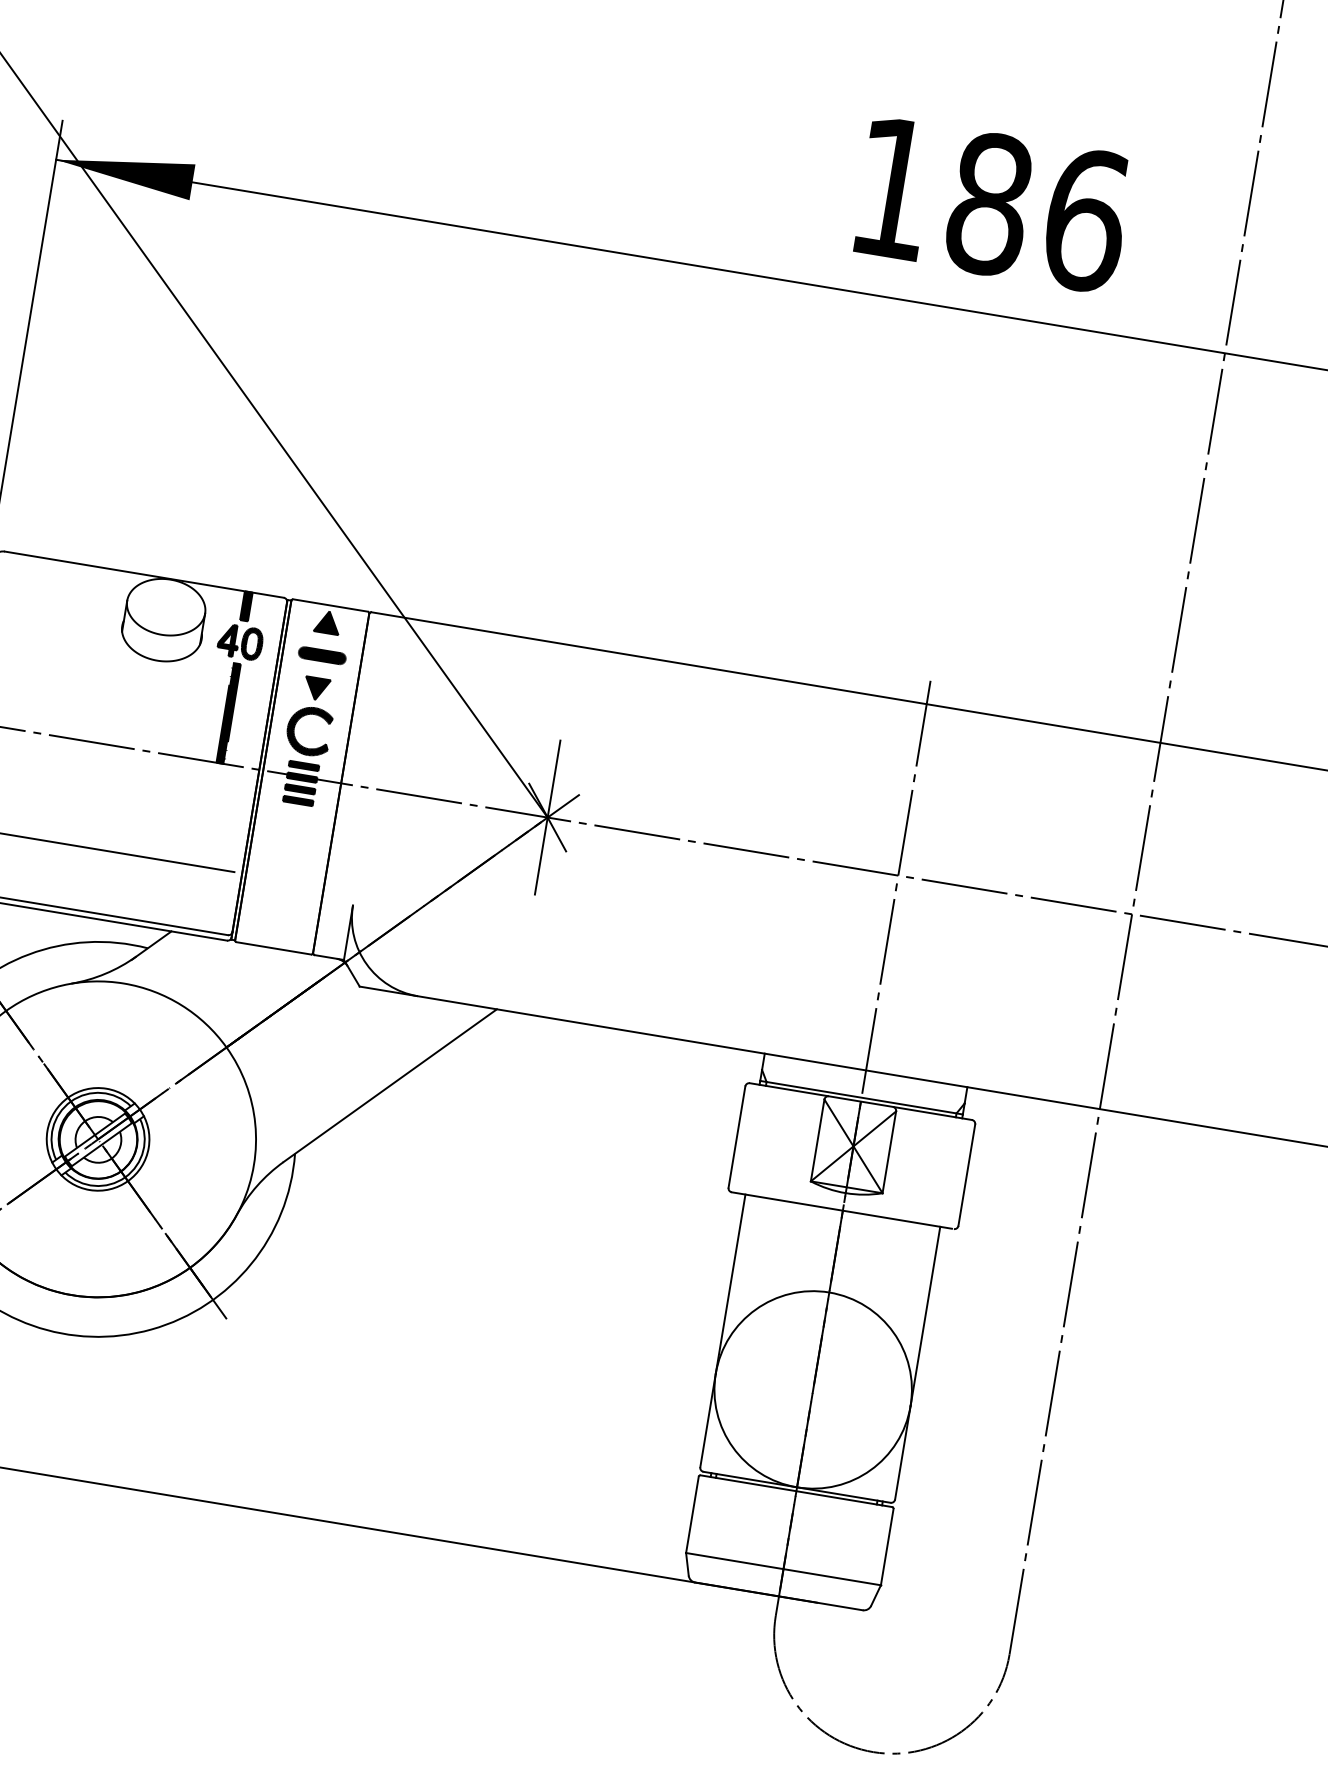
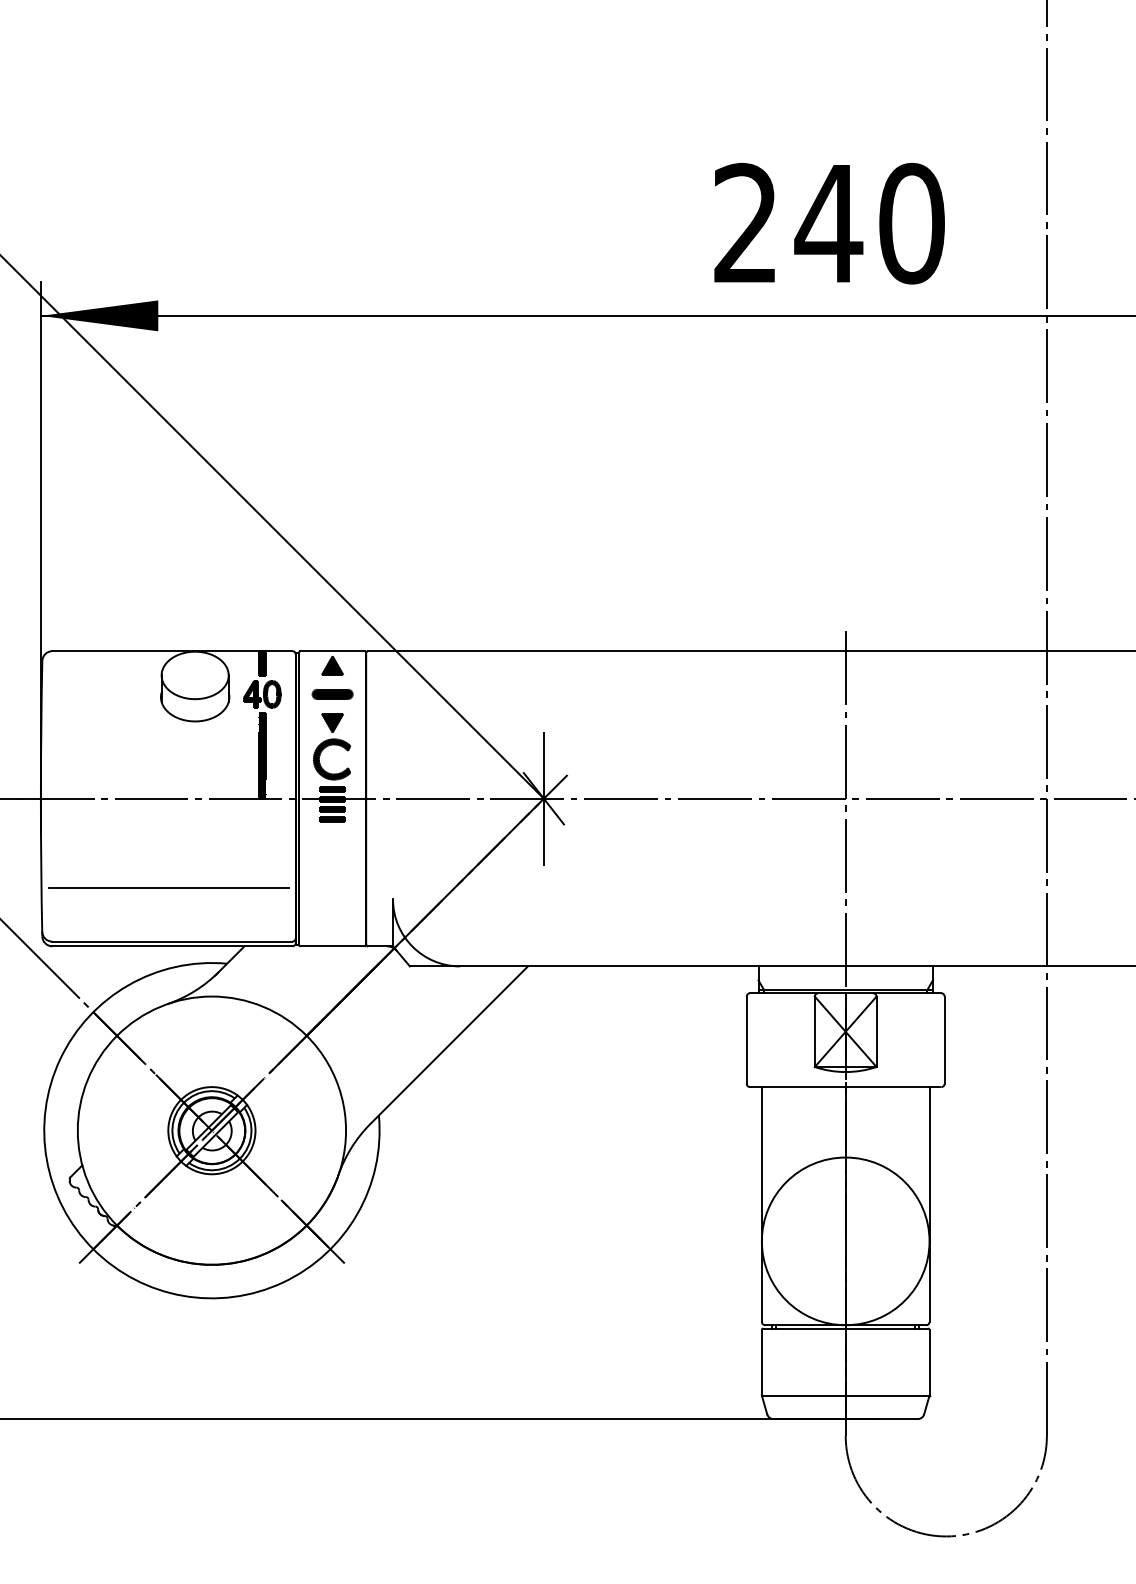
text: (990, 204) -> (829, 223), 186 -> 240

